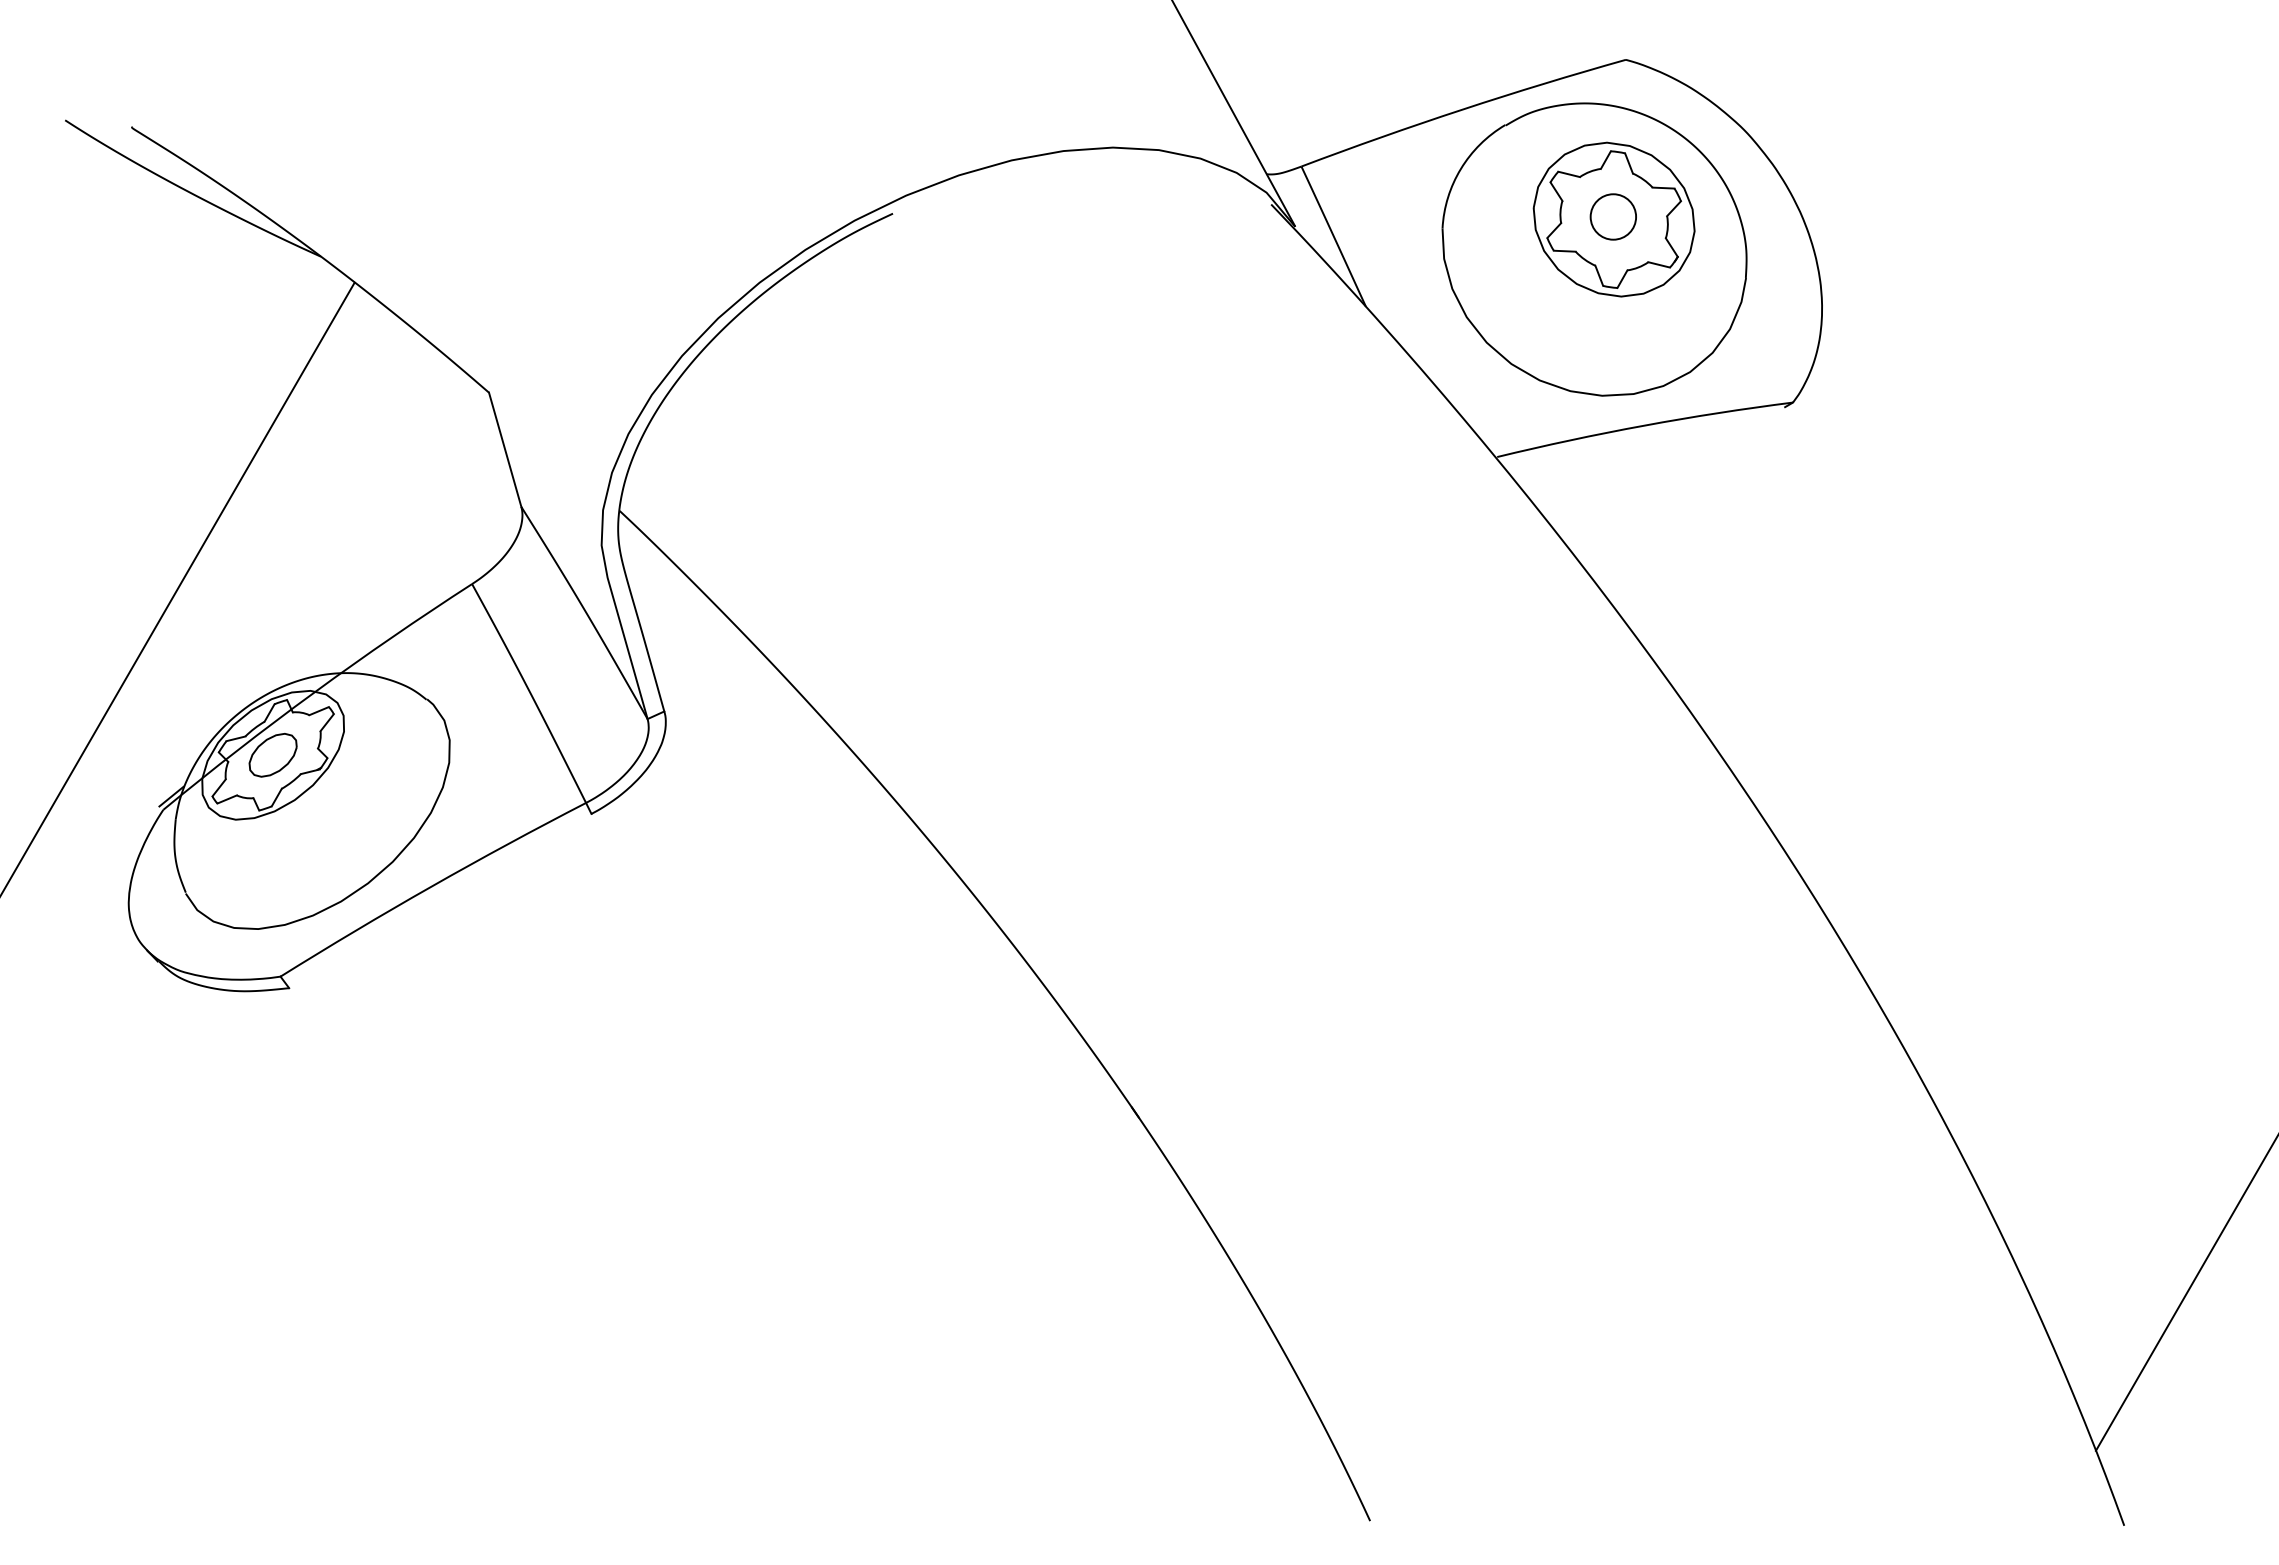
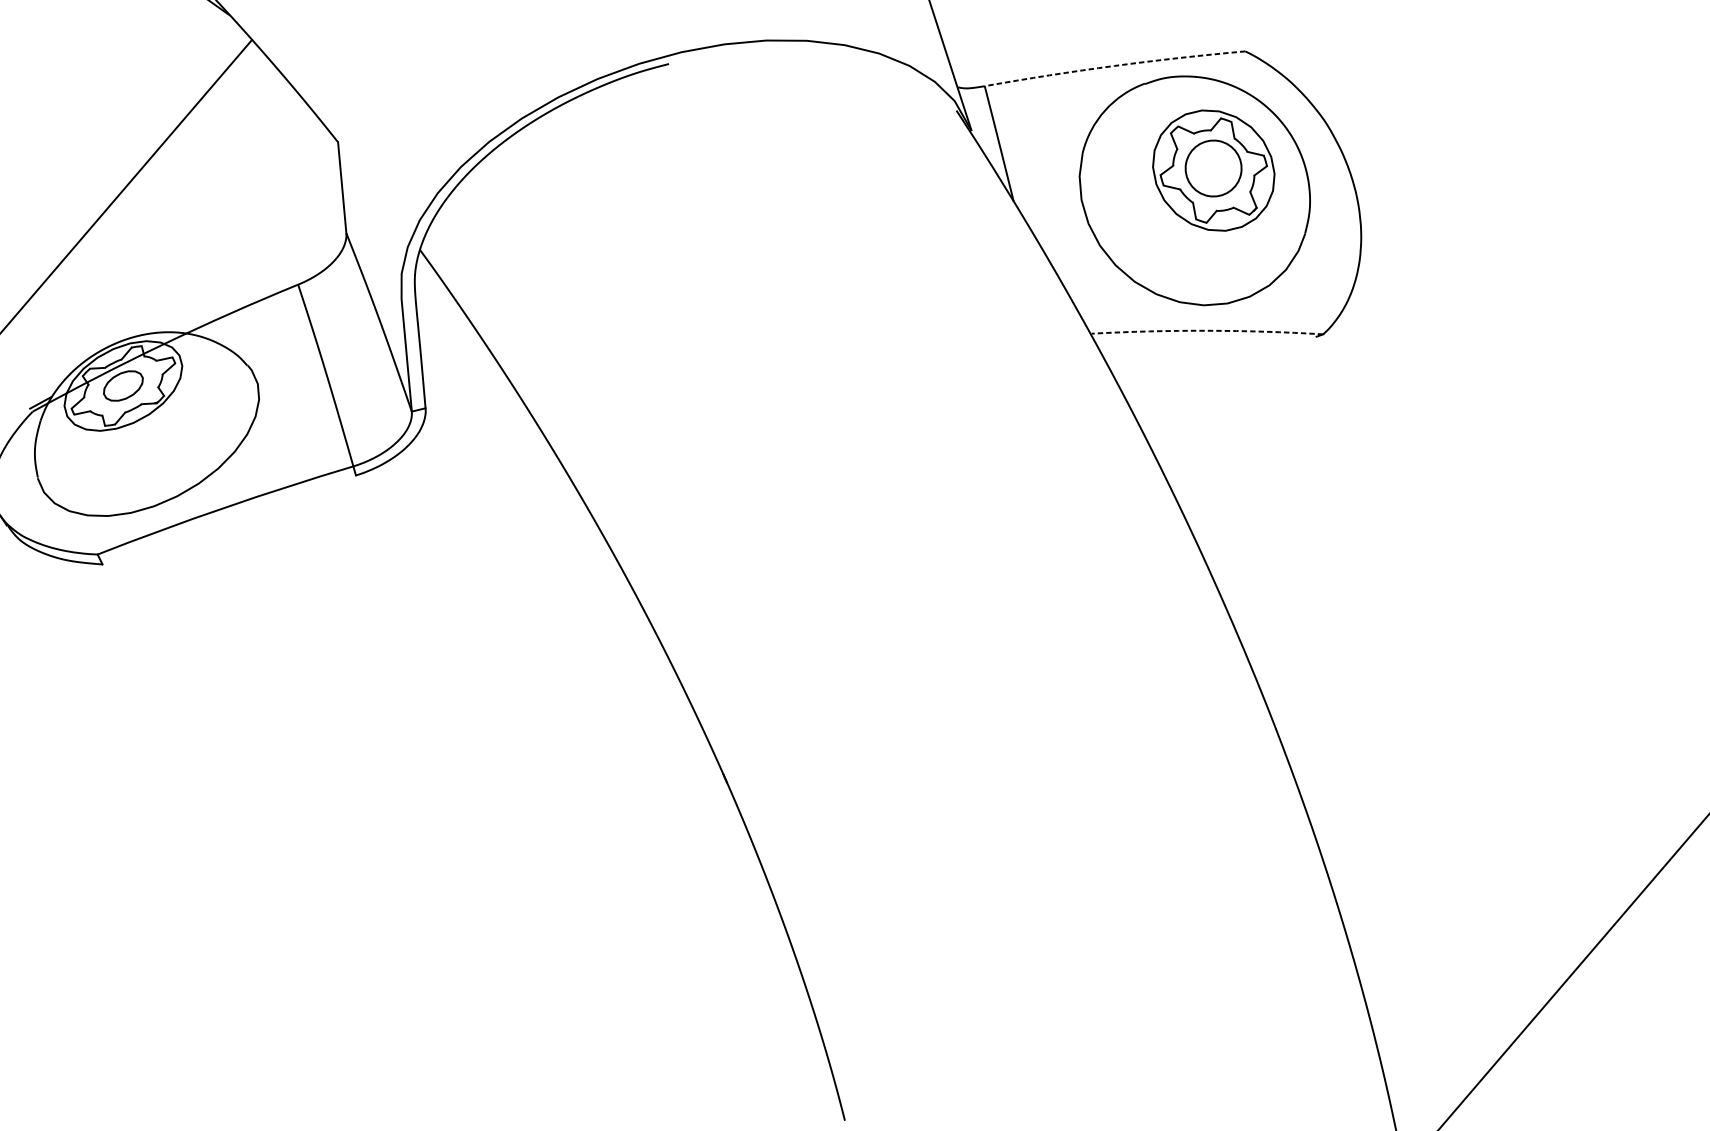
arc: (1462, 109) -> (1114, 65), solid -> dashed
circle: (1613, 216) -> (1213, 168), size x1.6
arc: (1644, 425) -> (1207, 330), solid -> dashed

